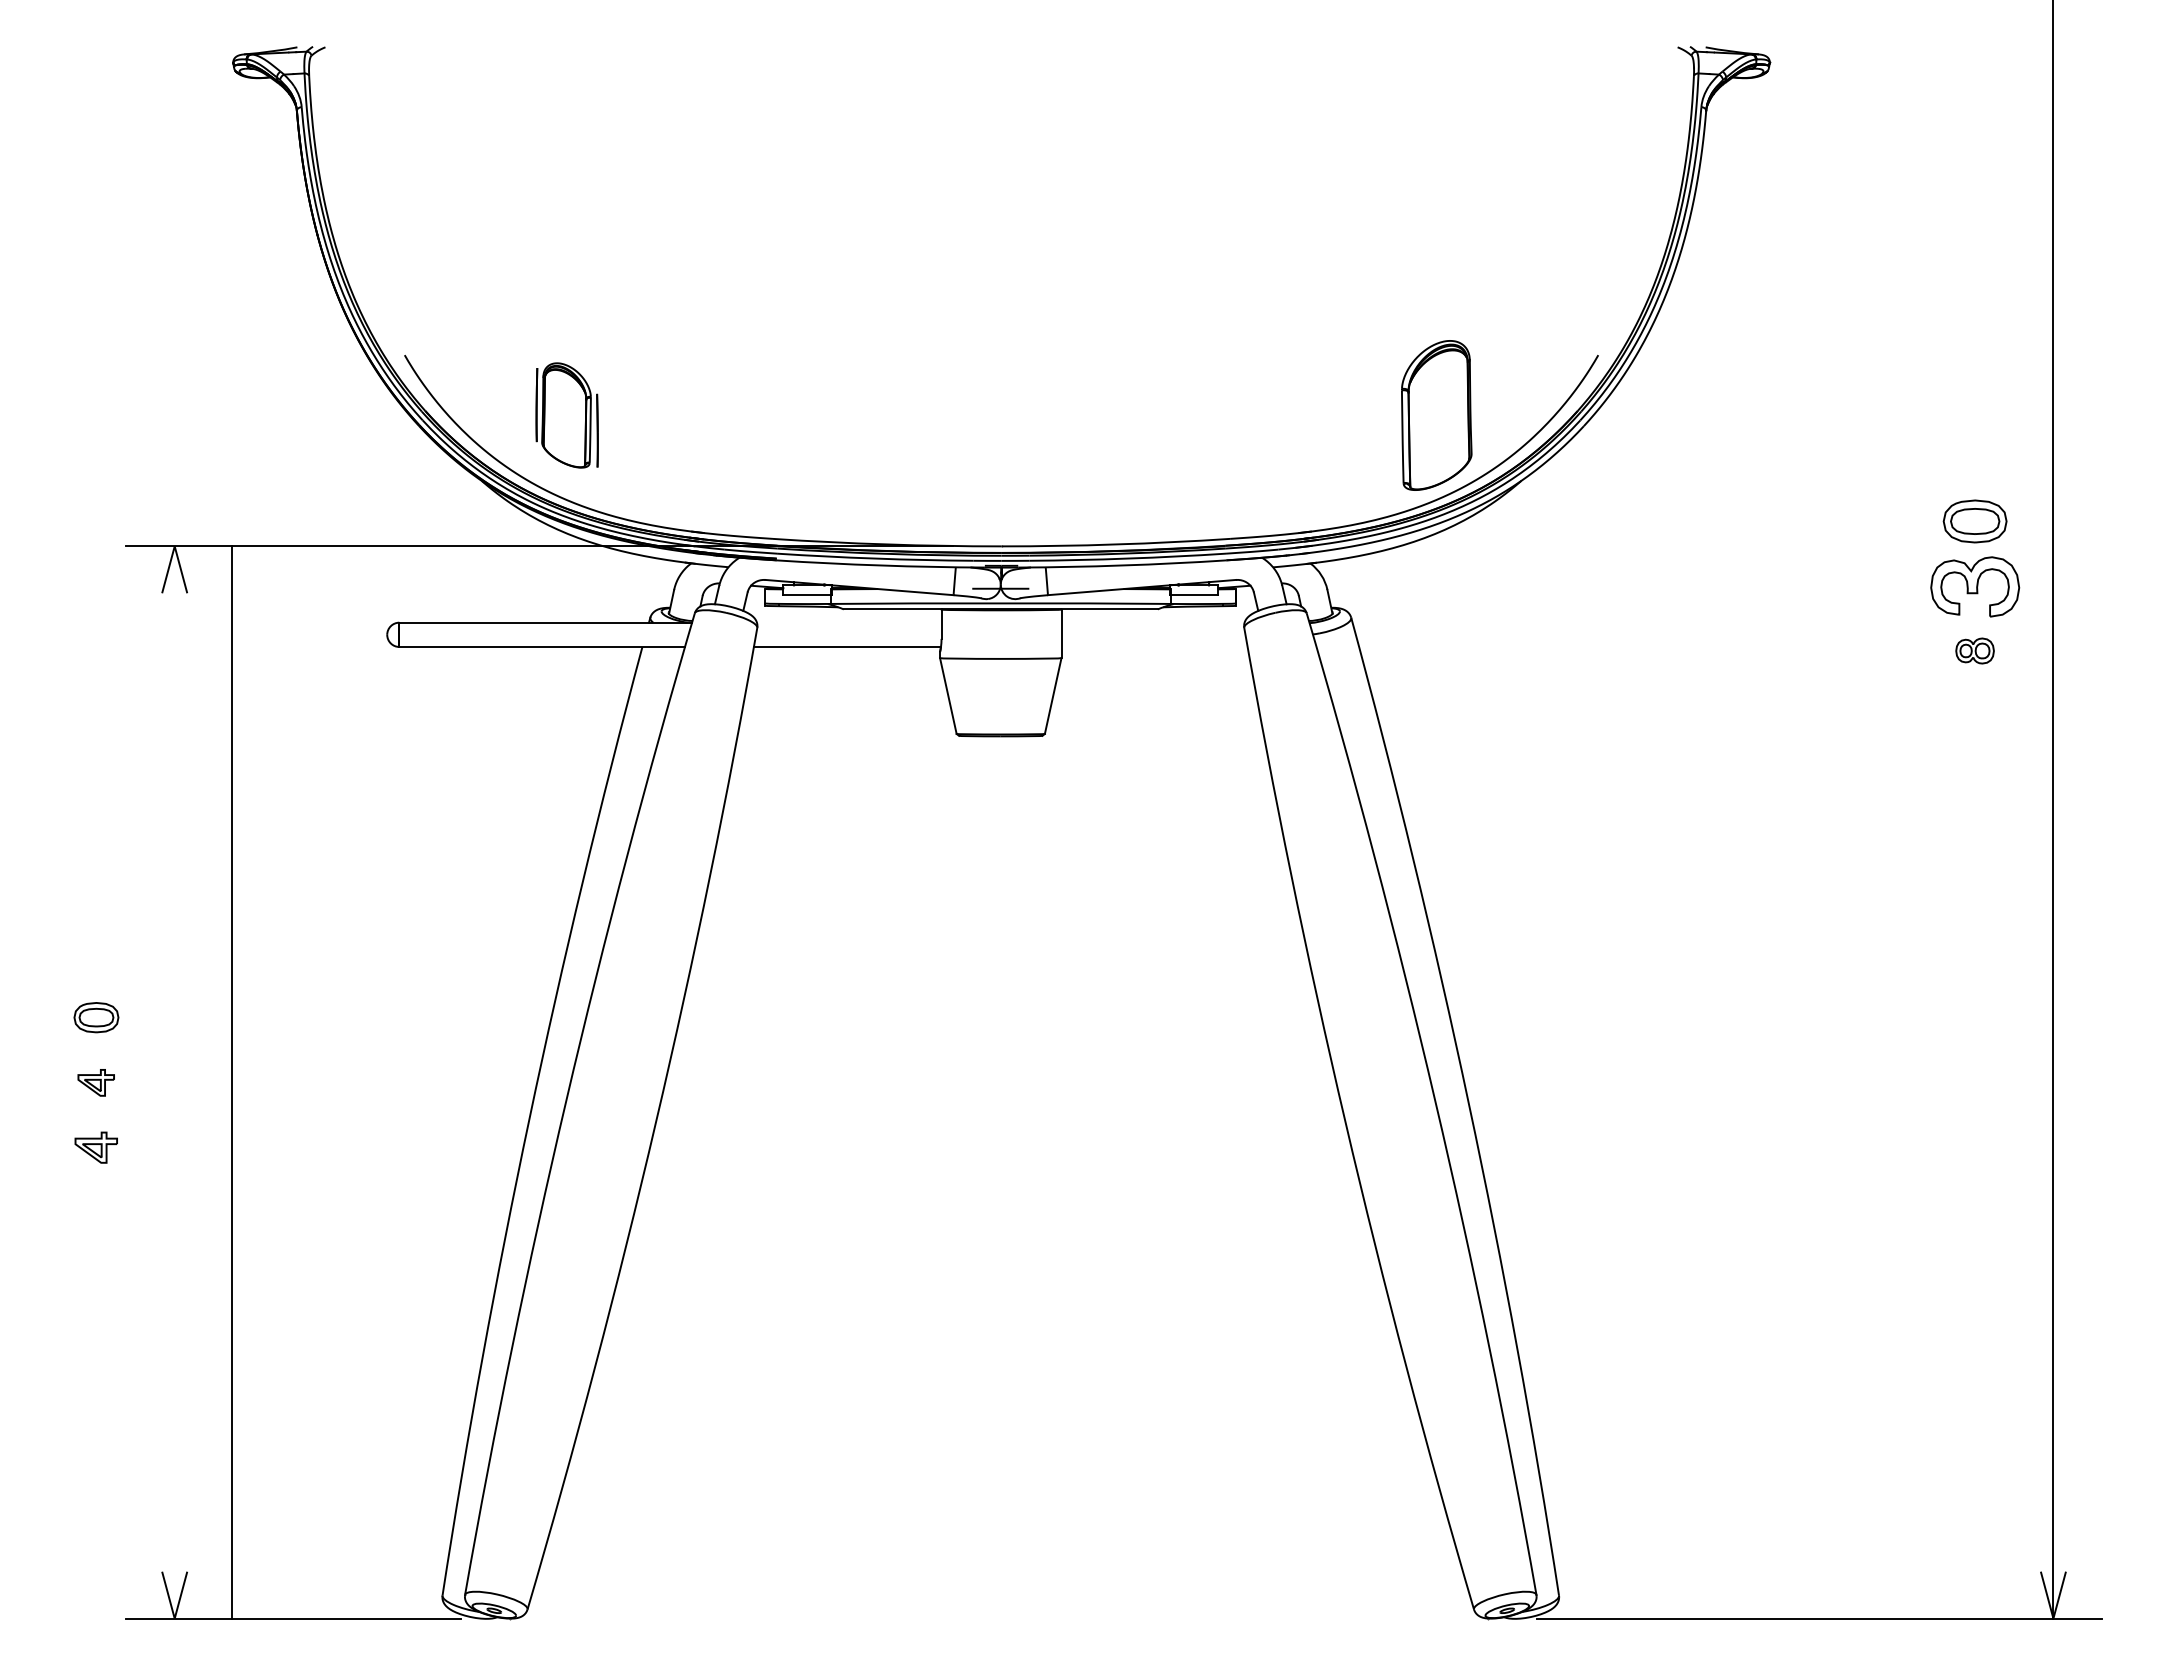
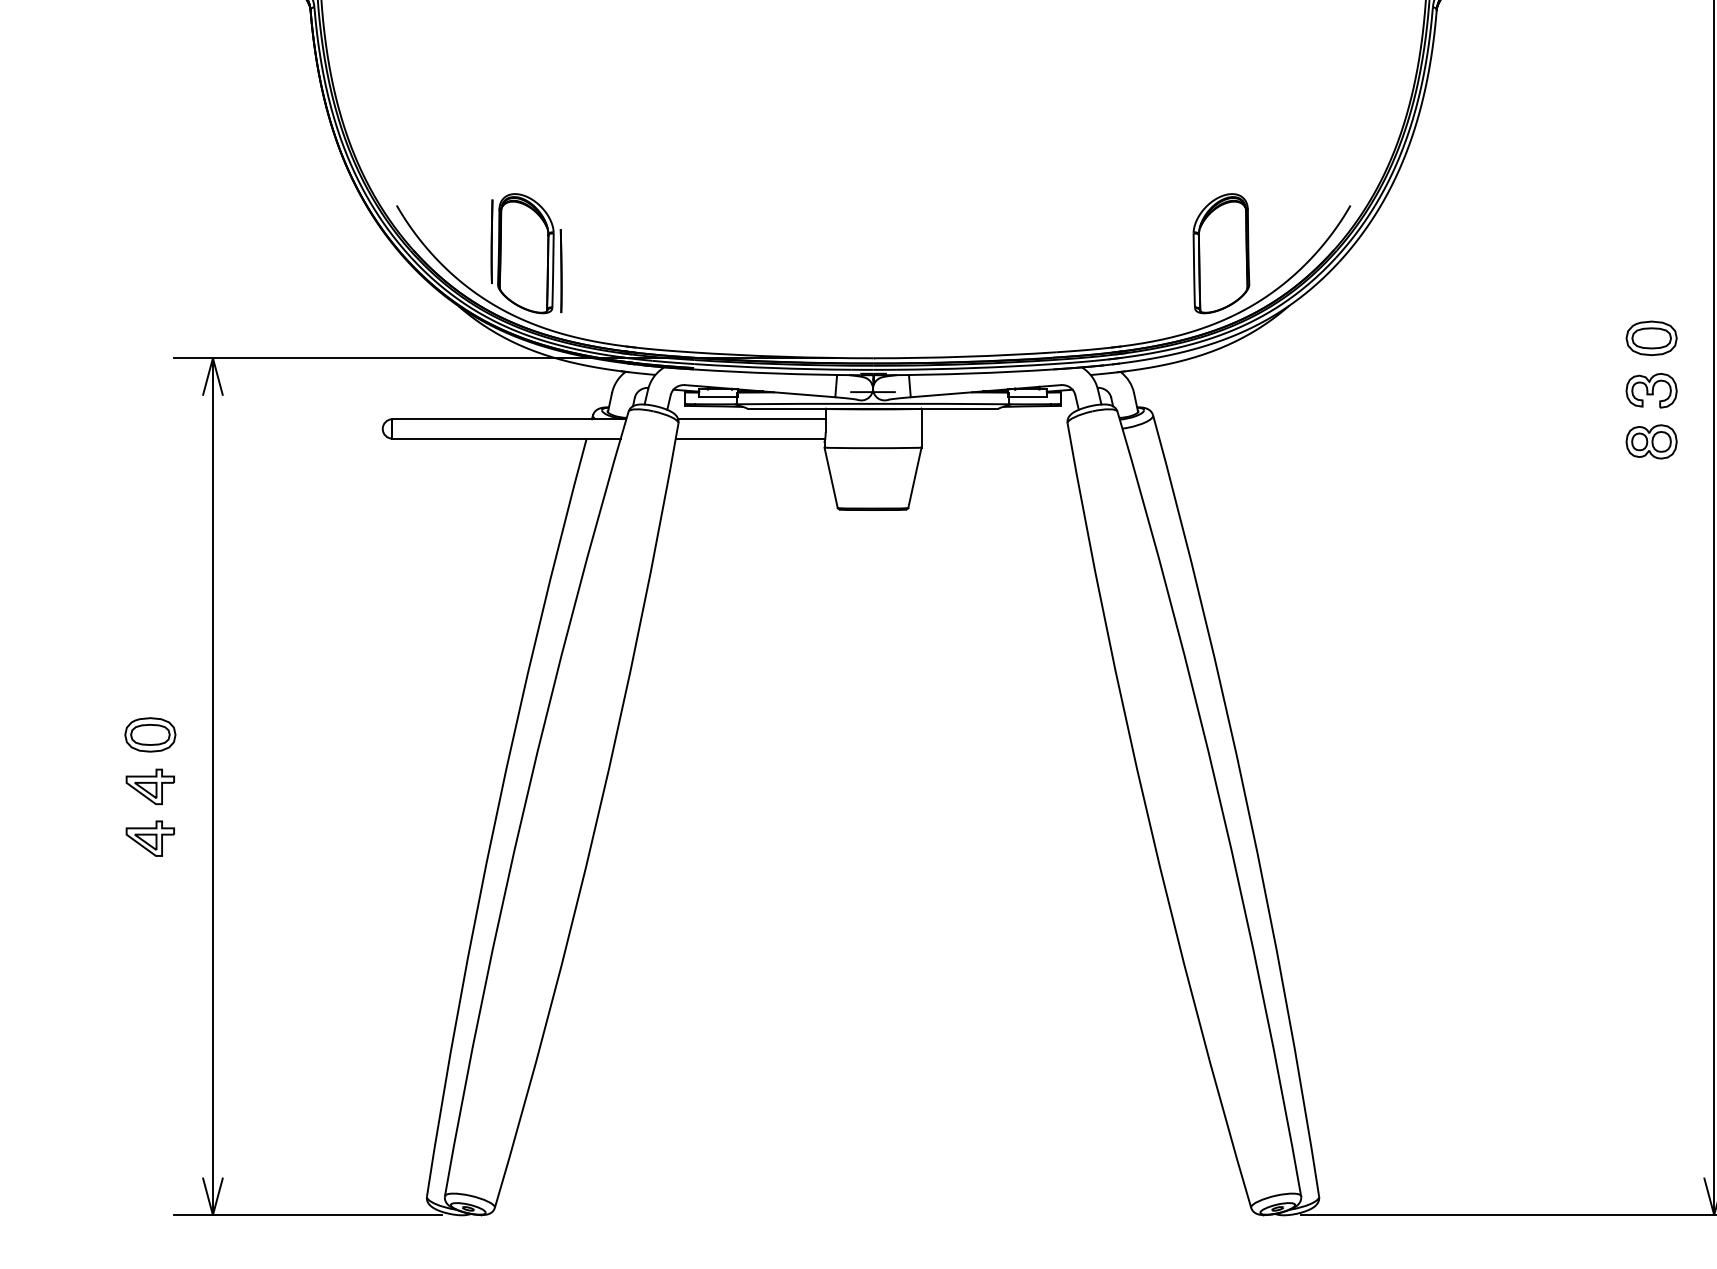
part: (566, 415) -> (526, 253), size x1.43
part: (1974, 587) -> (1651, 391), size x0.71
line: (848, 622) -> (751, 419), added
part: (1974, 650) -> (1651, 441), size x1.67
part: (96, 1017) -> (150, 734), size x1.43
part: (95, 1082) -> (149, 786), size x1.67
line: (231, 1082) -> (212, 786), moved
part: (95, 1147) -> (149, 838), size x1.43

